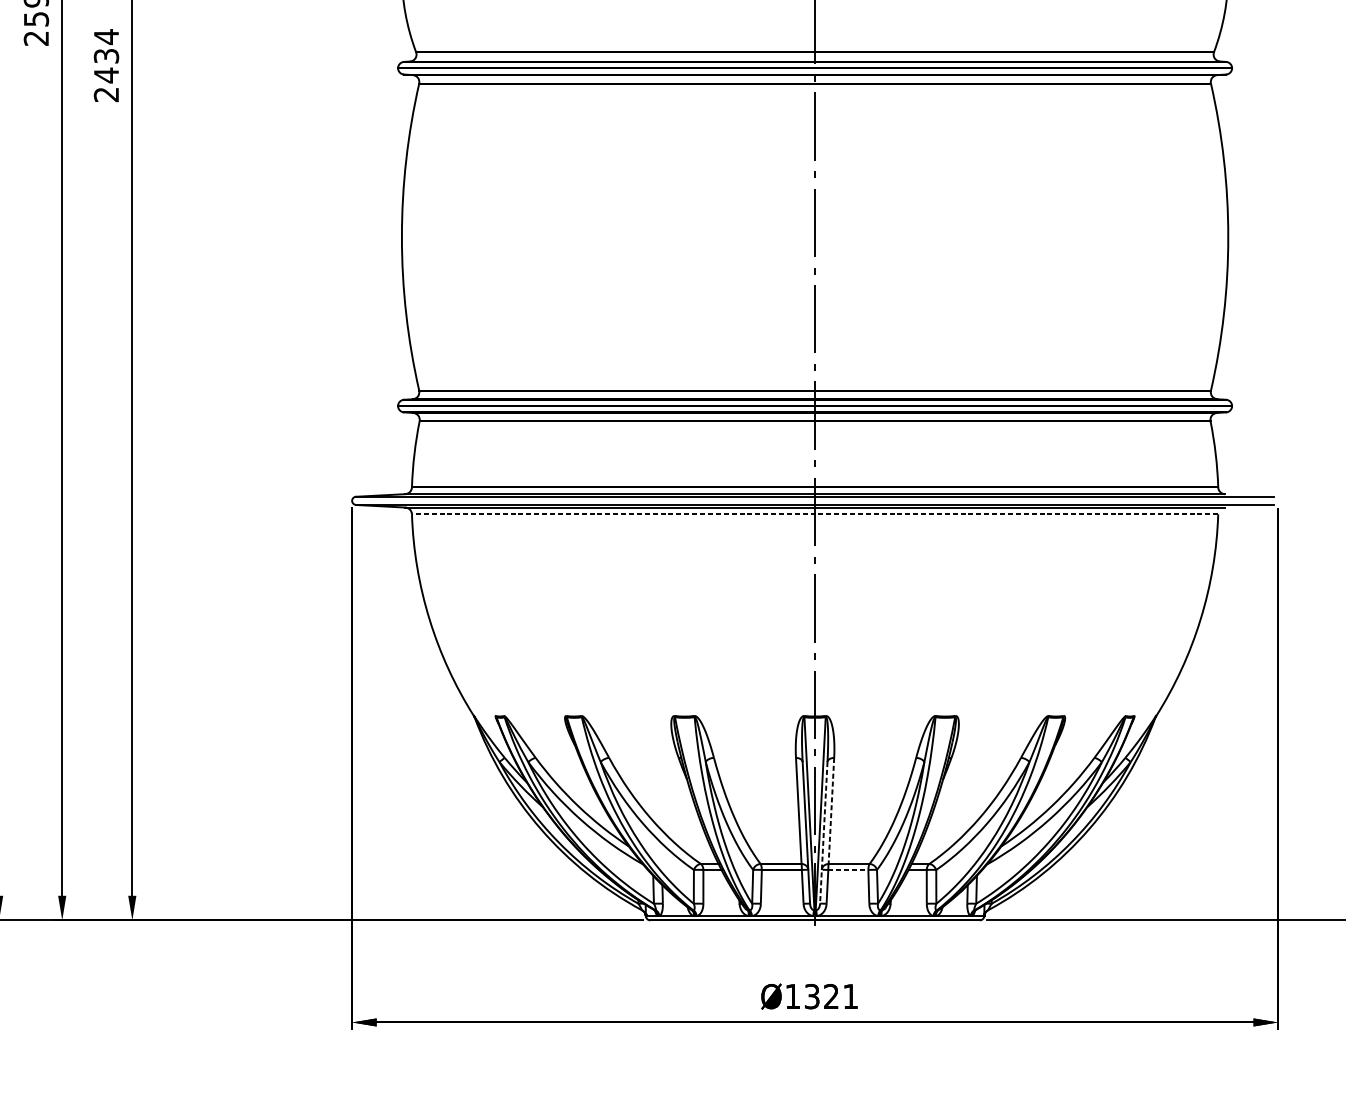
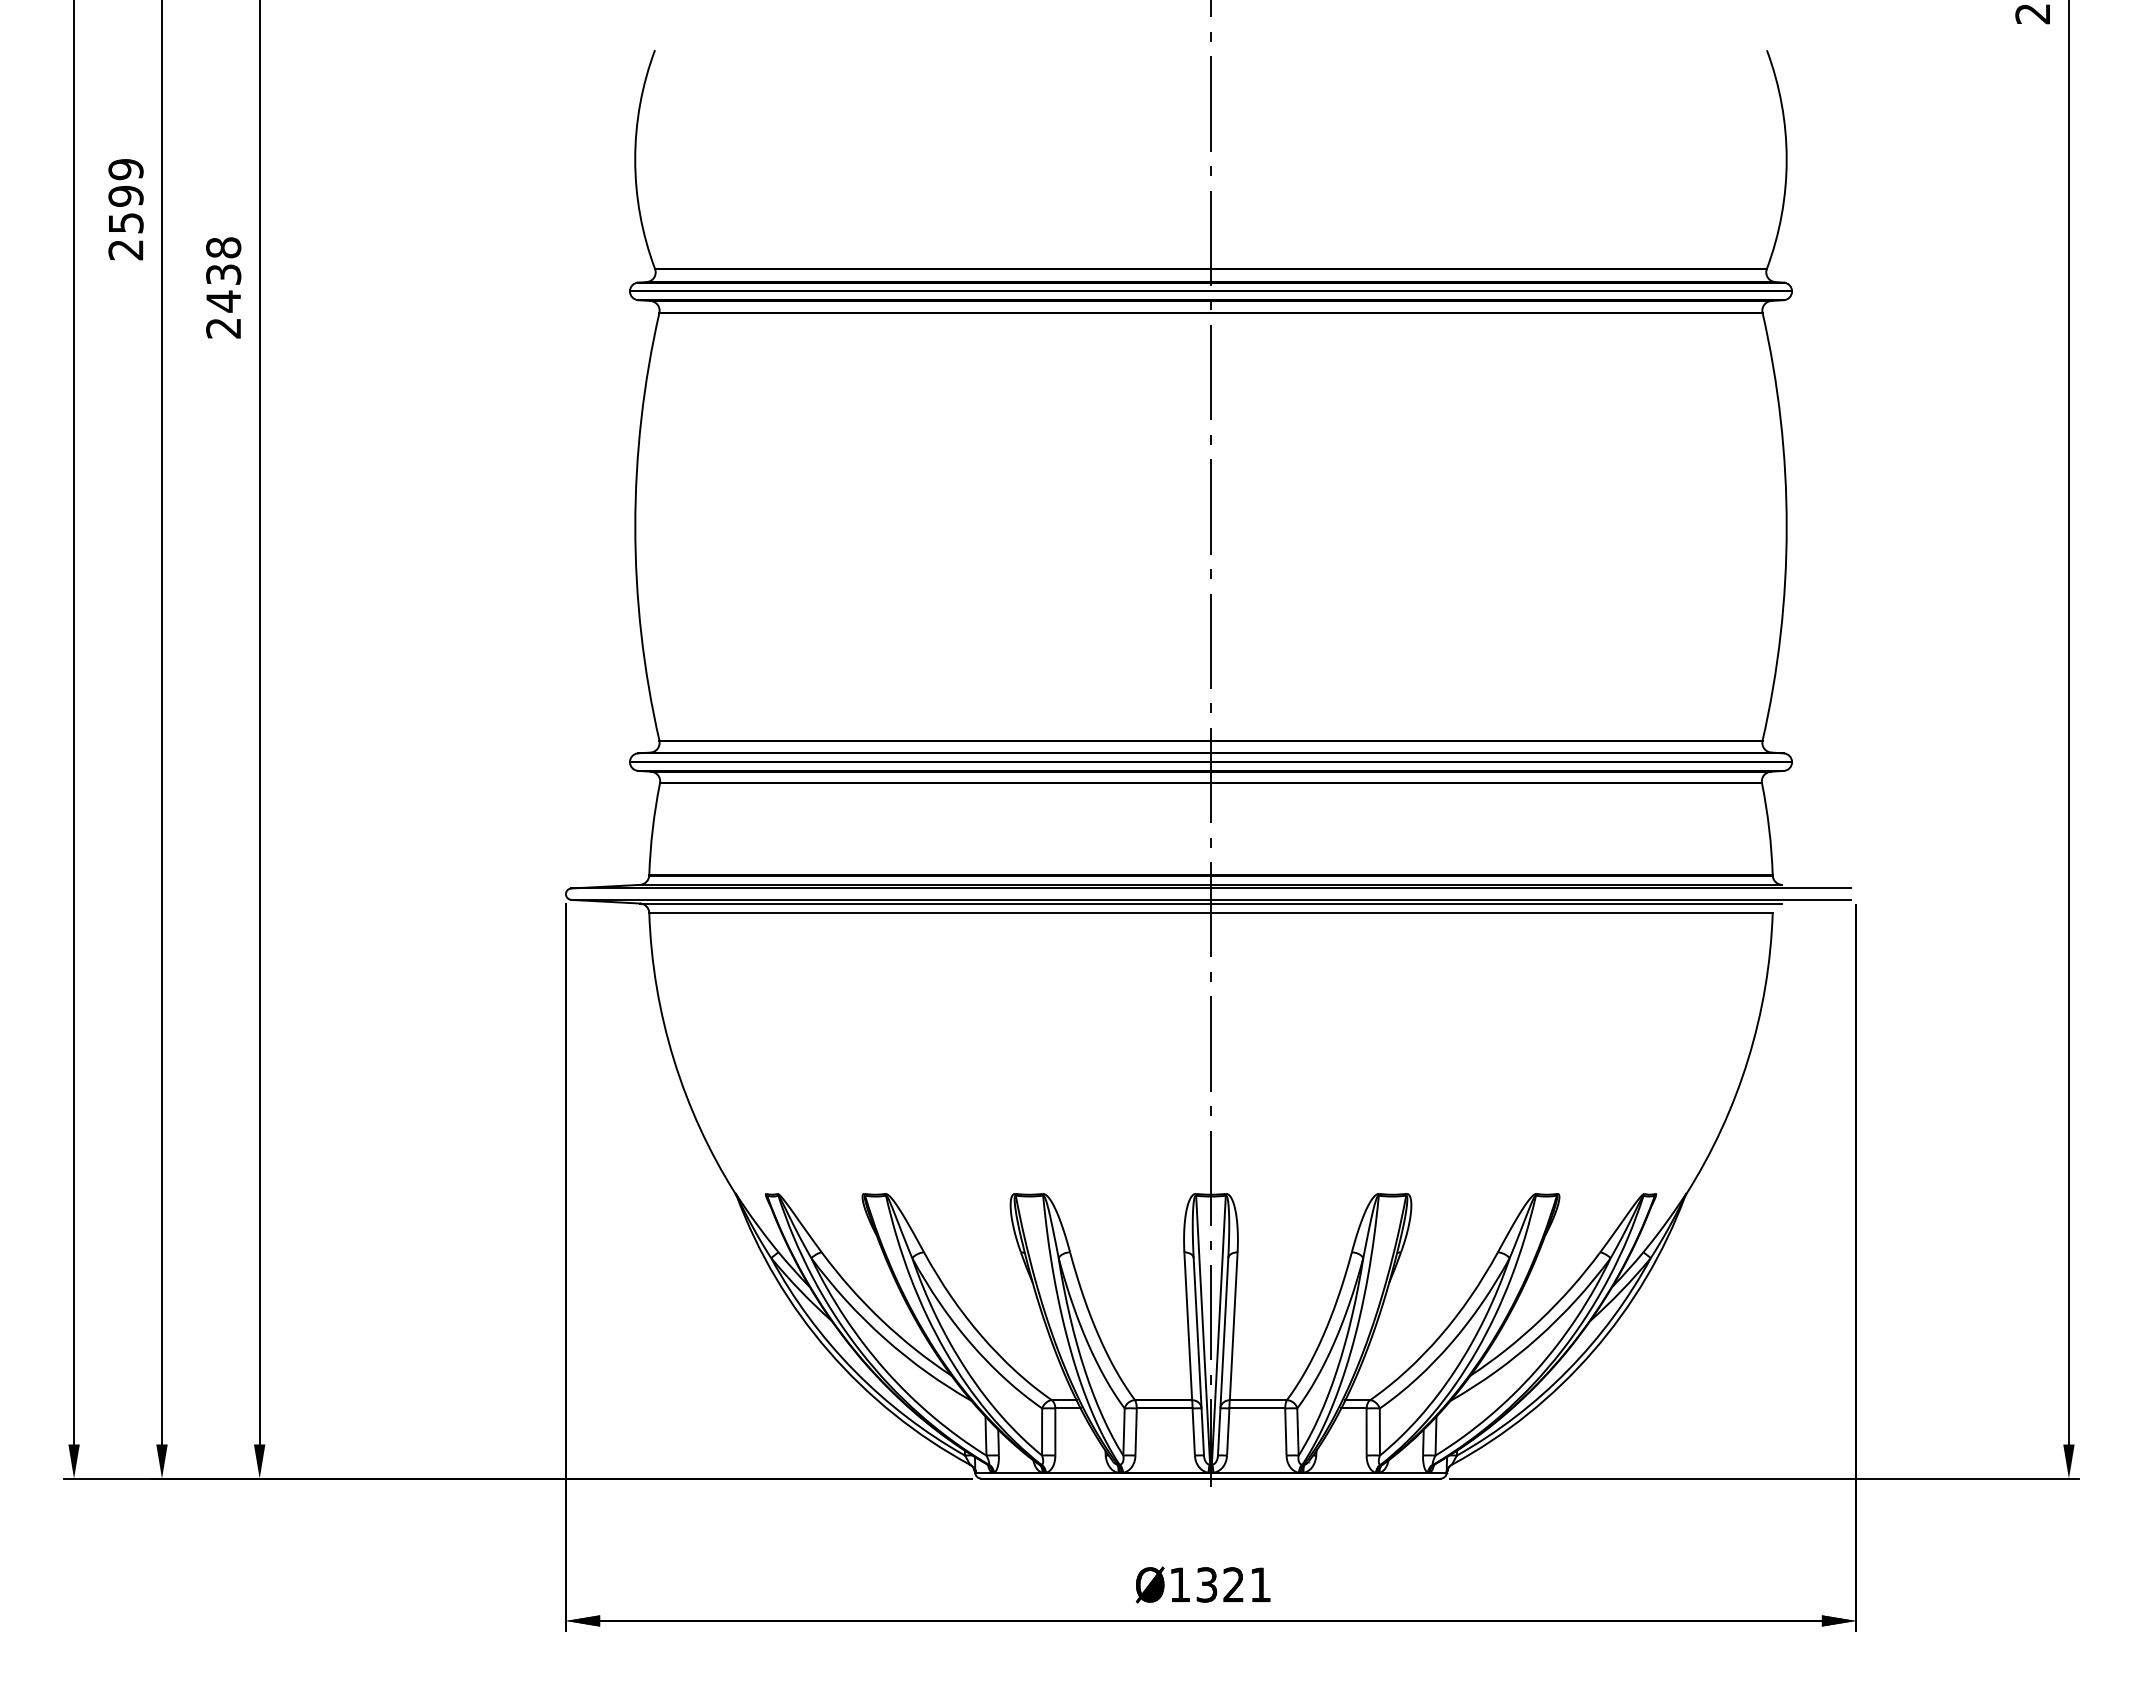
text: (106, 36) -> (223, 247), 2434 -> 2438
line: (814, 514) -> (1210, 912), dashed -> solid
line: (831, 811) -> (1233, 1326), dashed -> solid
line: (824, 832) -> (1223, 1356), dashed -> solid
line: (848, 869) -> (1257, 1408), dashed -> solid

